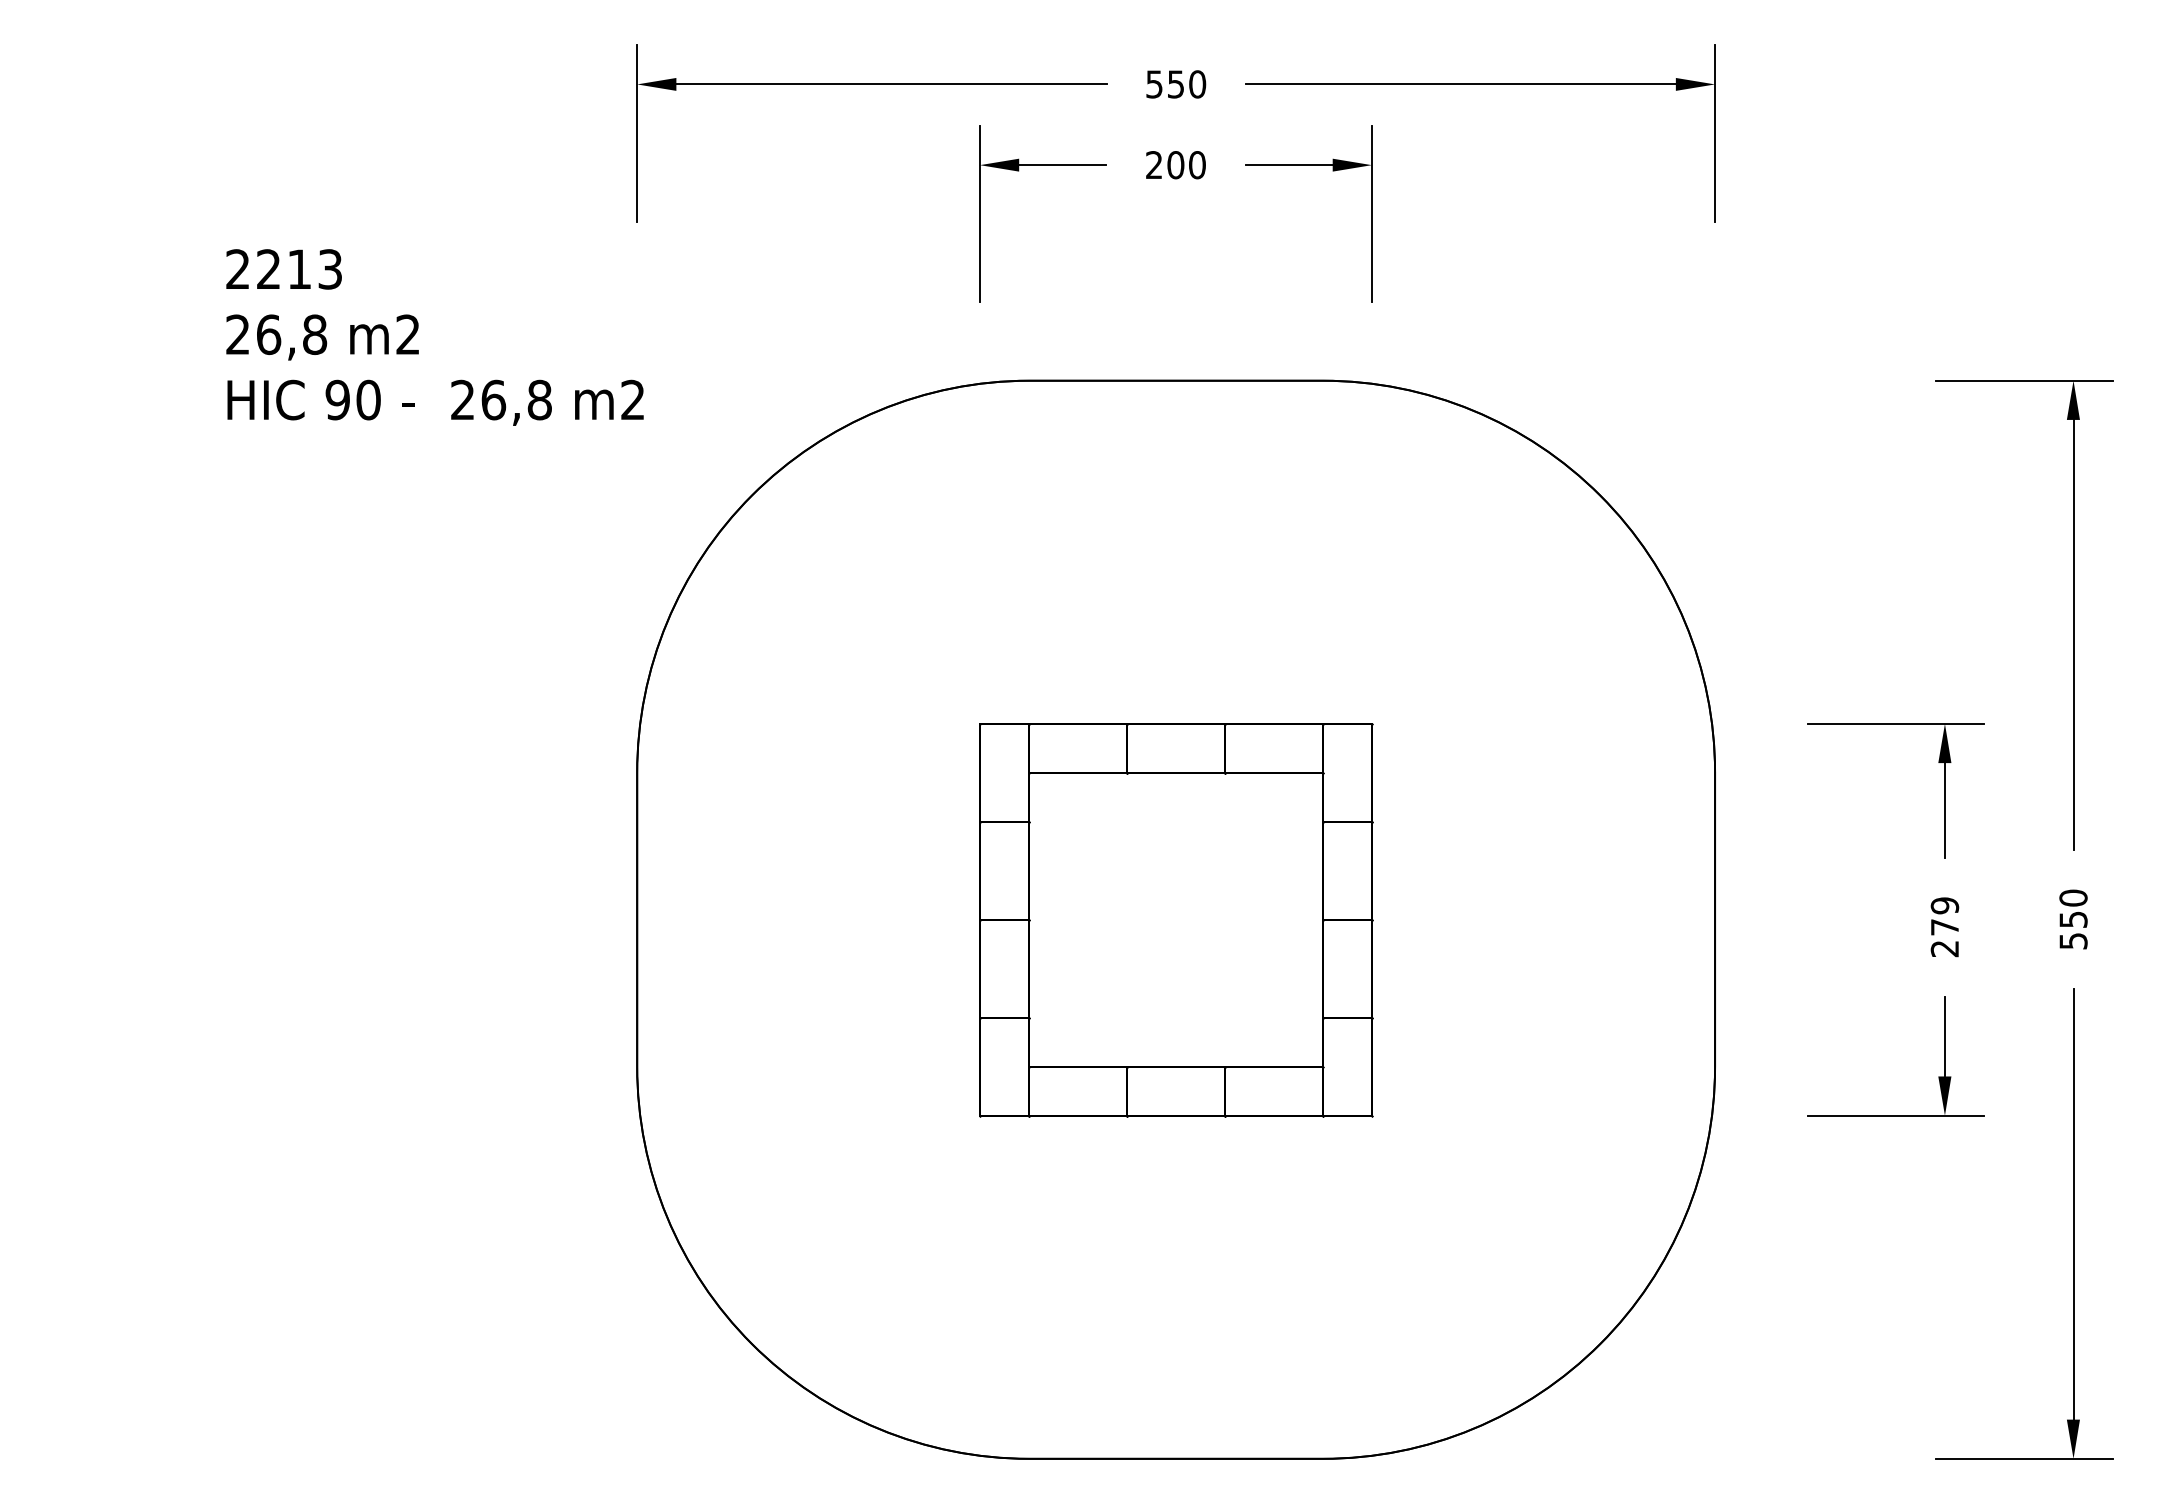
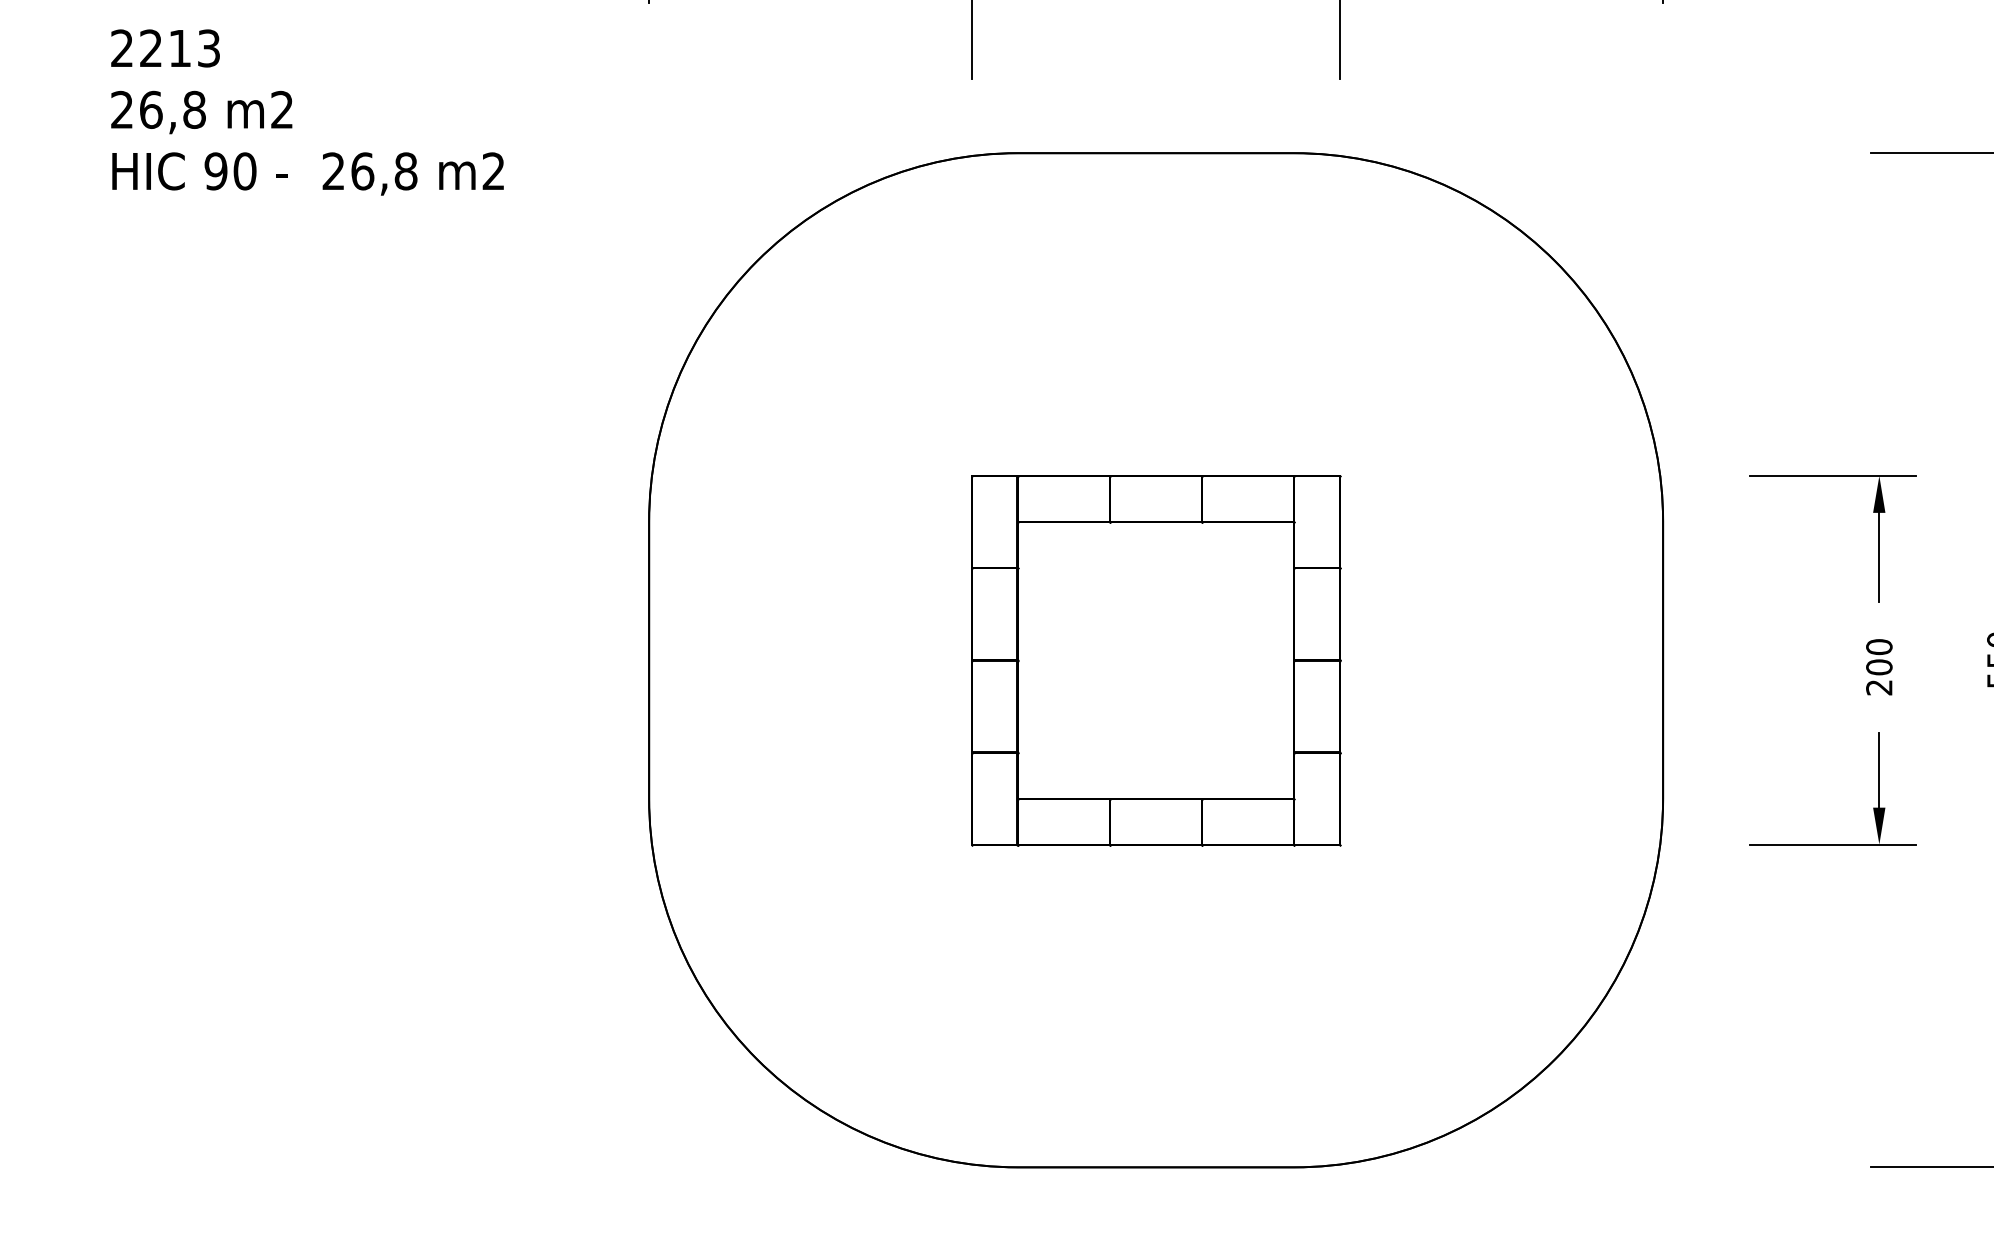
text: (434, 337) -> (307, 112), moved
text: (1944, 916) -> (1878, 657), 279 -> 200

